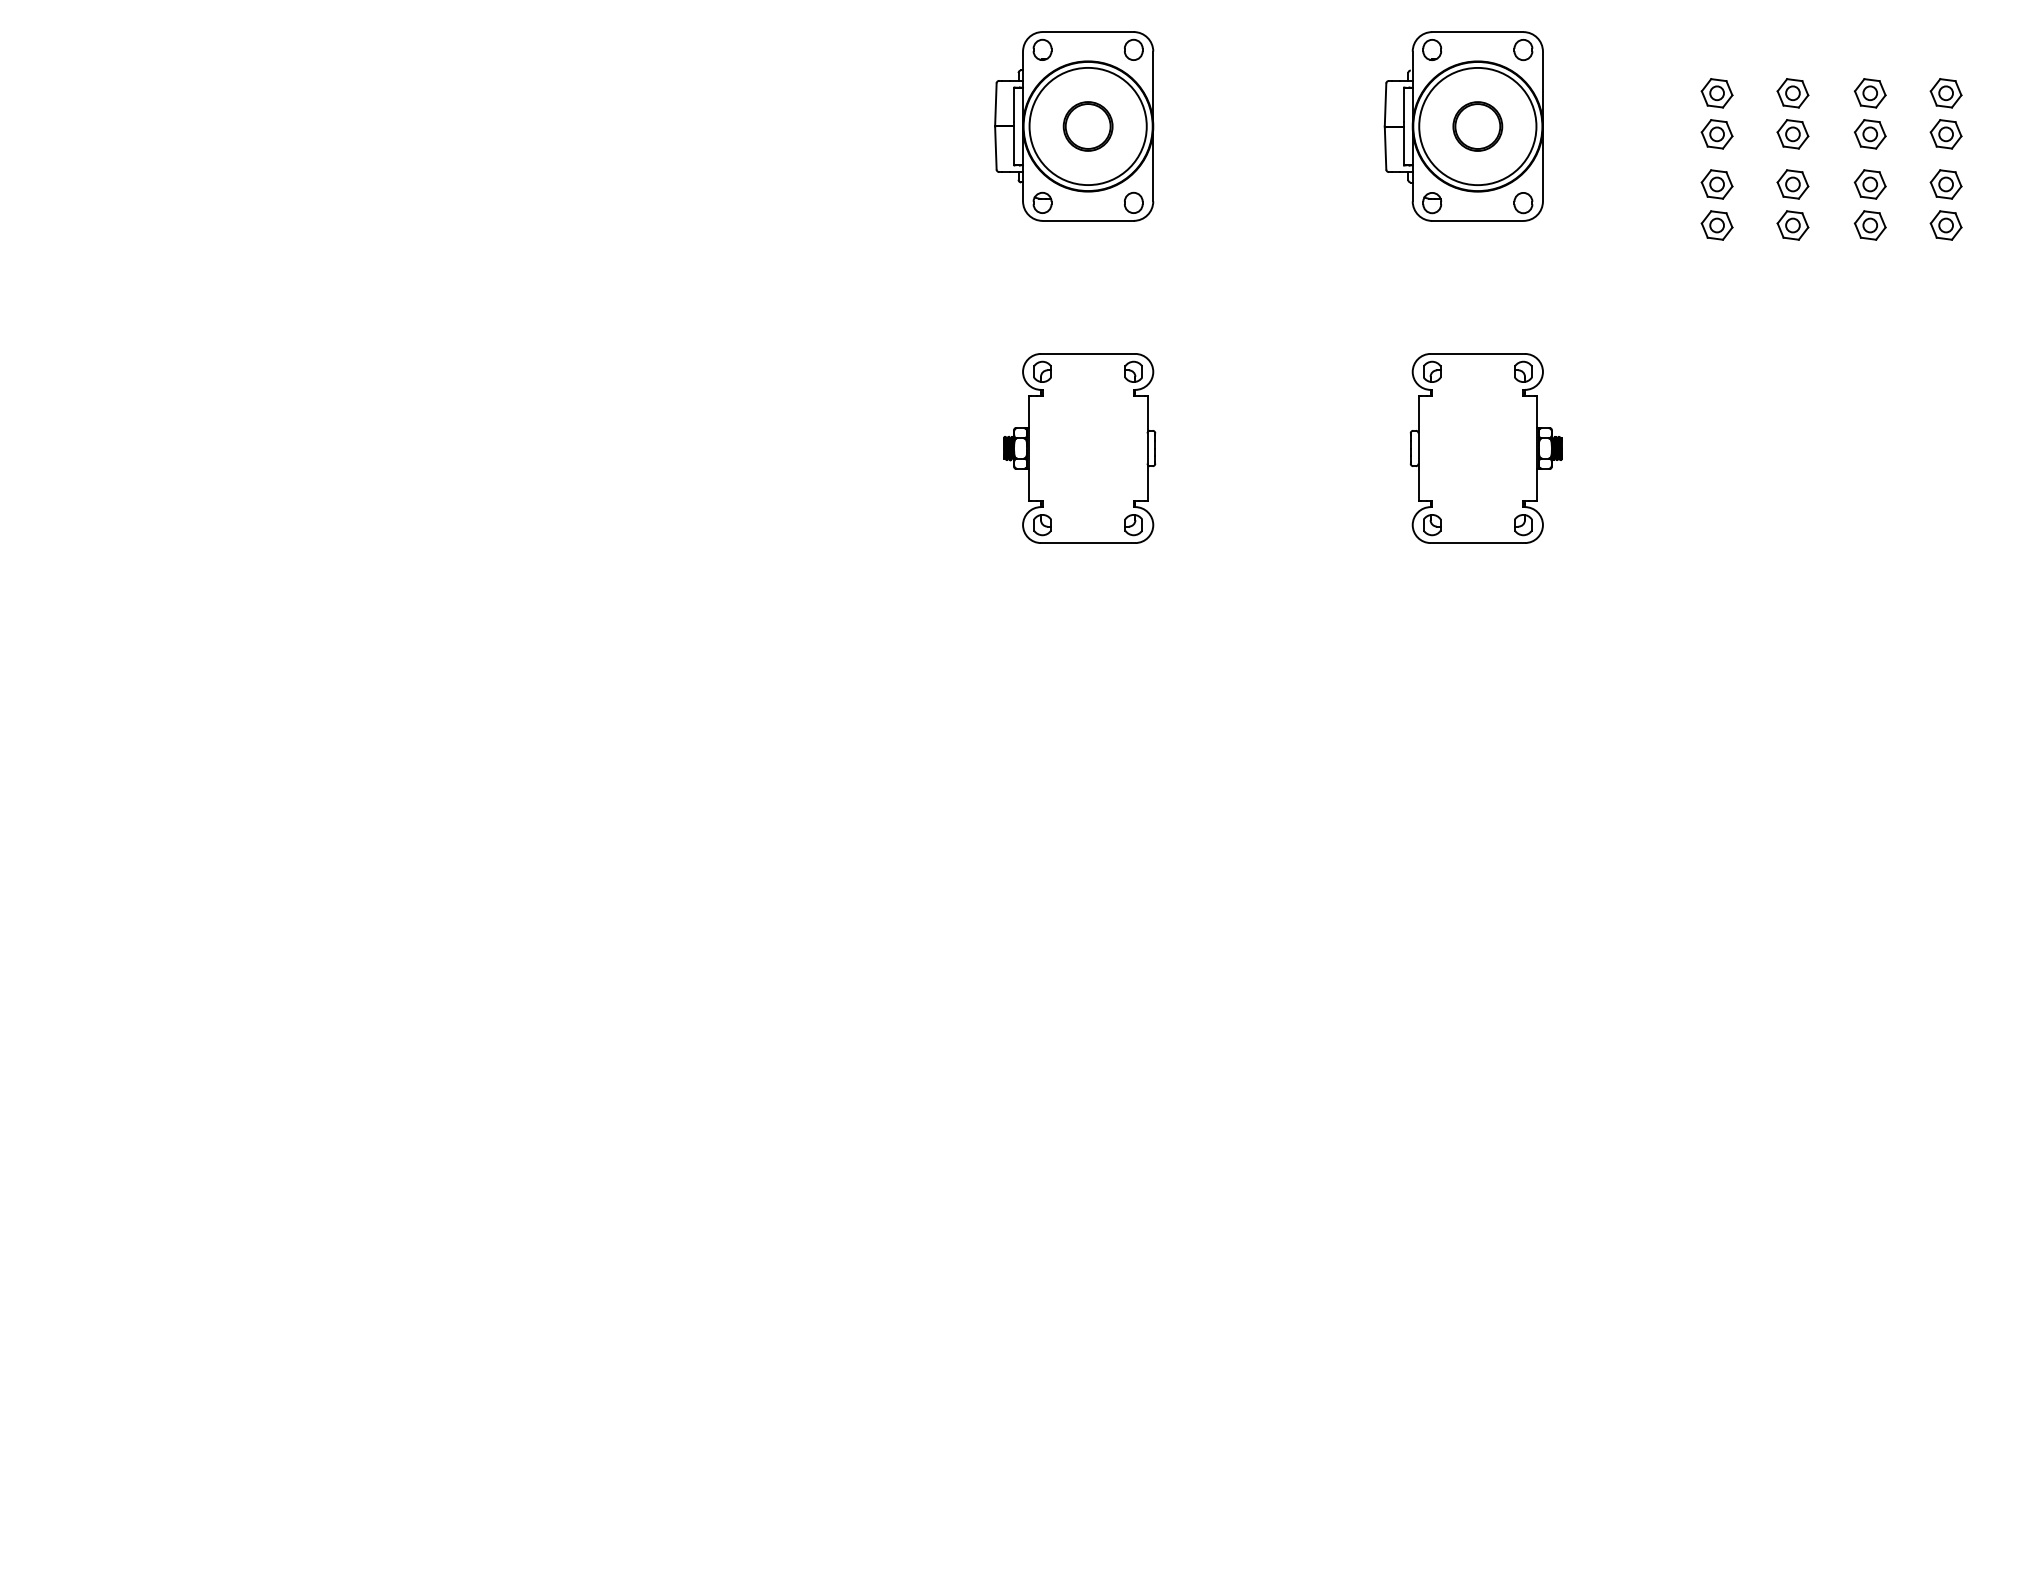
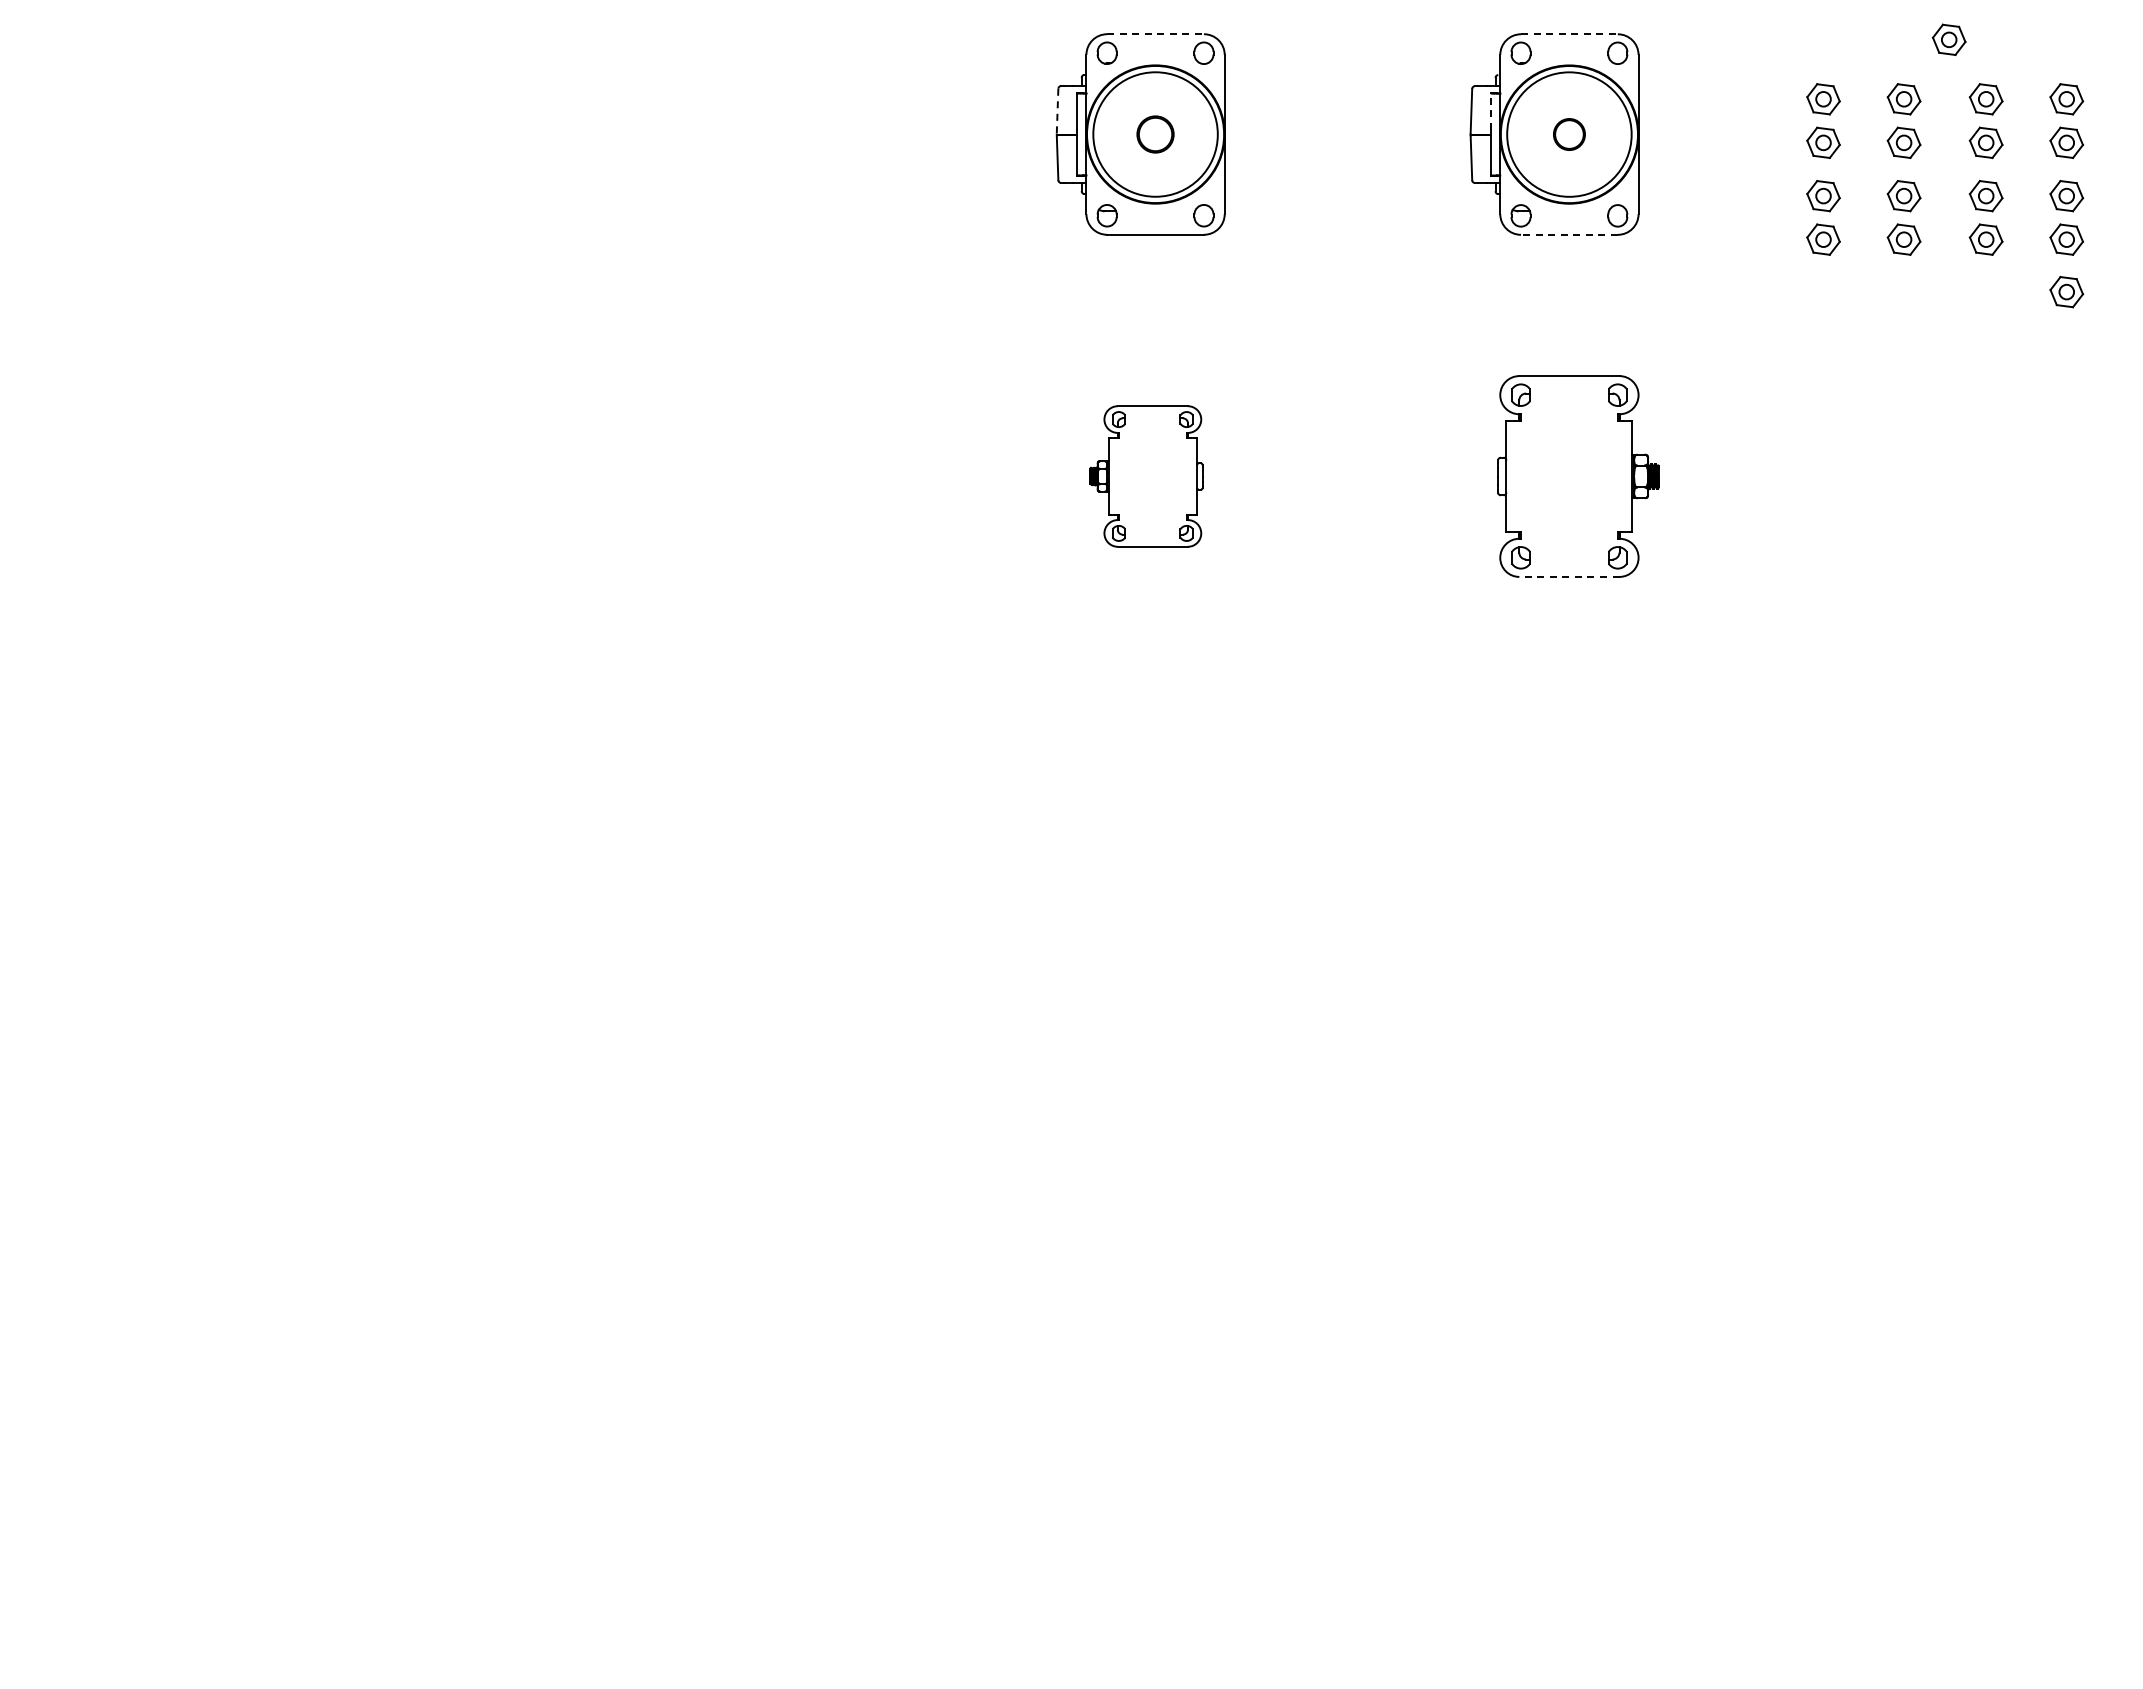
line: (1089, 32) -> (1156, 34), solid -> dashed
line: (1477, 32) -> (1569, 34), solid -> dashed
part: (1834, 37) -> (1948, 39), added
line: (1404, 103) -> (1491, 110), solid -> dashed
line: (995, 104) -> (1057, 111), solid -> dashed
part: (1088, 126) -> (1155, 134), size x0.7
part: (1477, 126) -> (1569, 134), size x0.6
line: (1476, 220) -> (1568, 234), solid -> dashed
part: (1945, 275) -> (2066, 292), added
part: (1079, 448) -> (1146, 476), size x0.7
line: (1476, 542) -> (1568, 576), solid -> dashed

